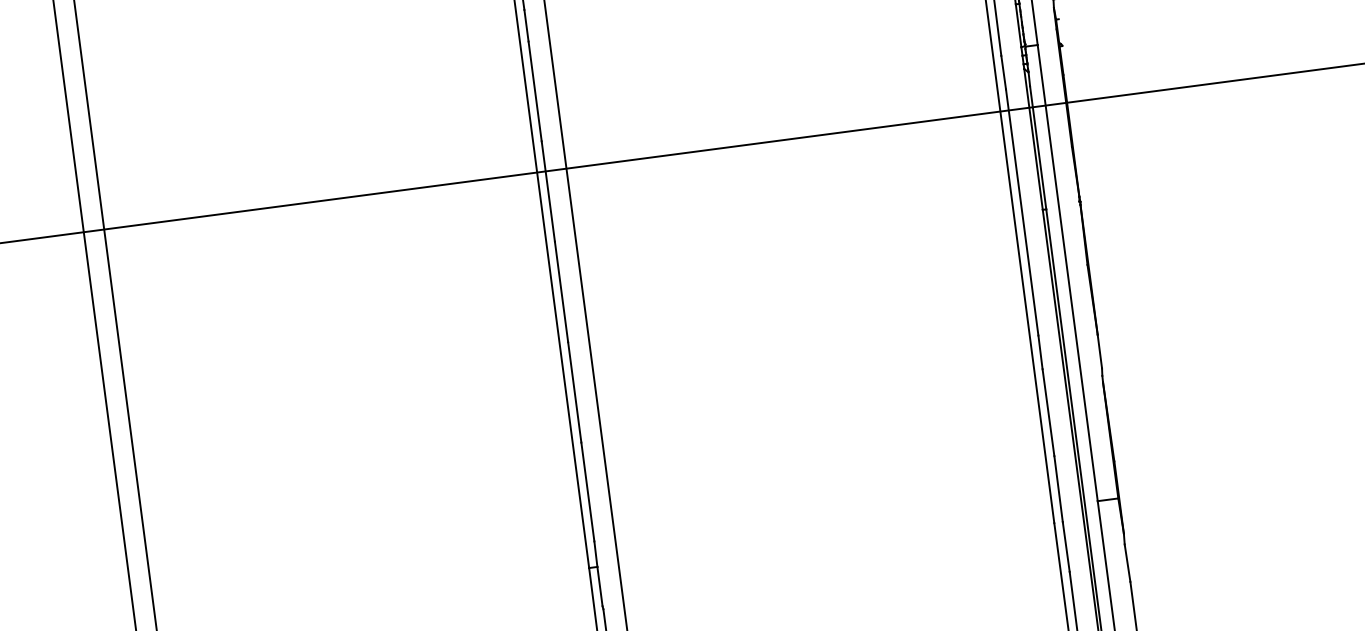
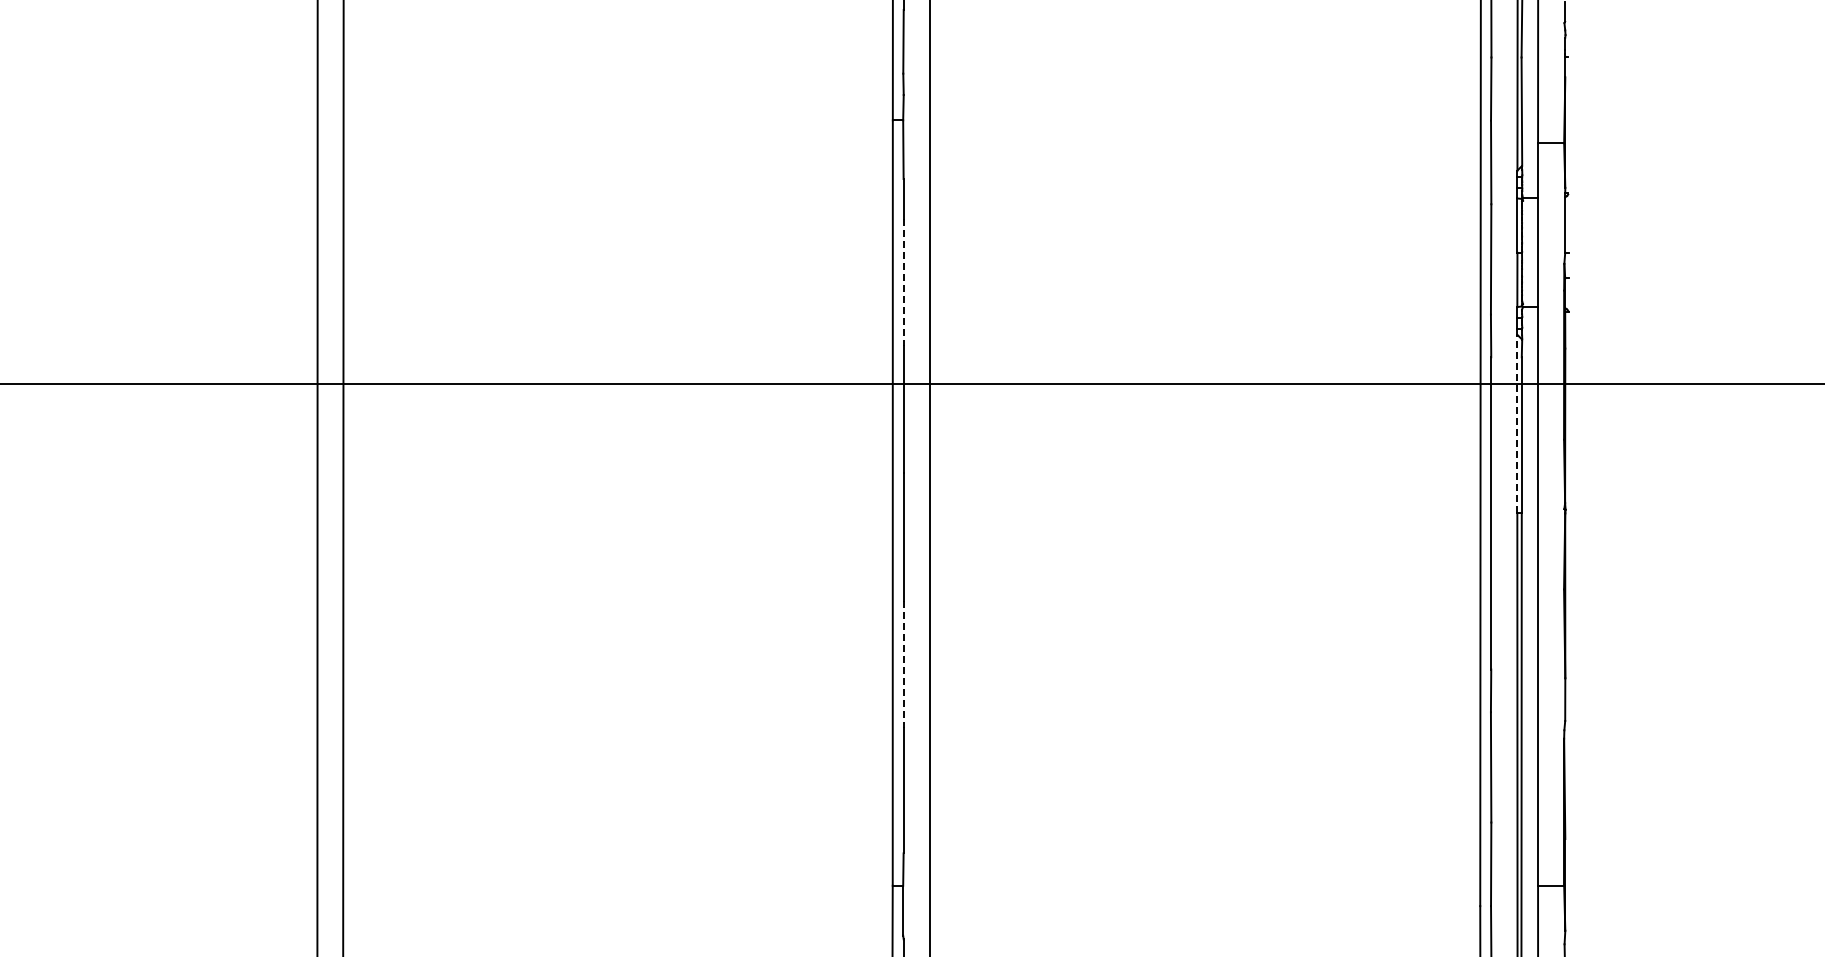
line: (535, 91) -> (903, 282), solid -> dashed
line: (1033, 138) -> (1517, 423), solid -> dashed
line: (574, 392) -> (903, 664), solid -> dashed

